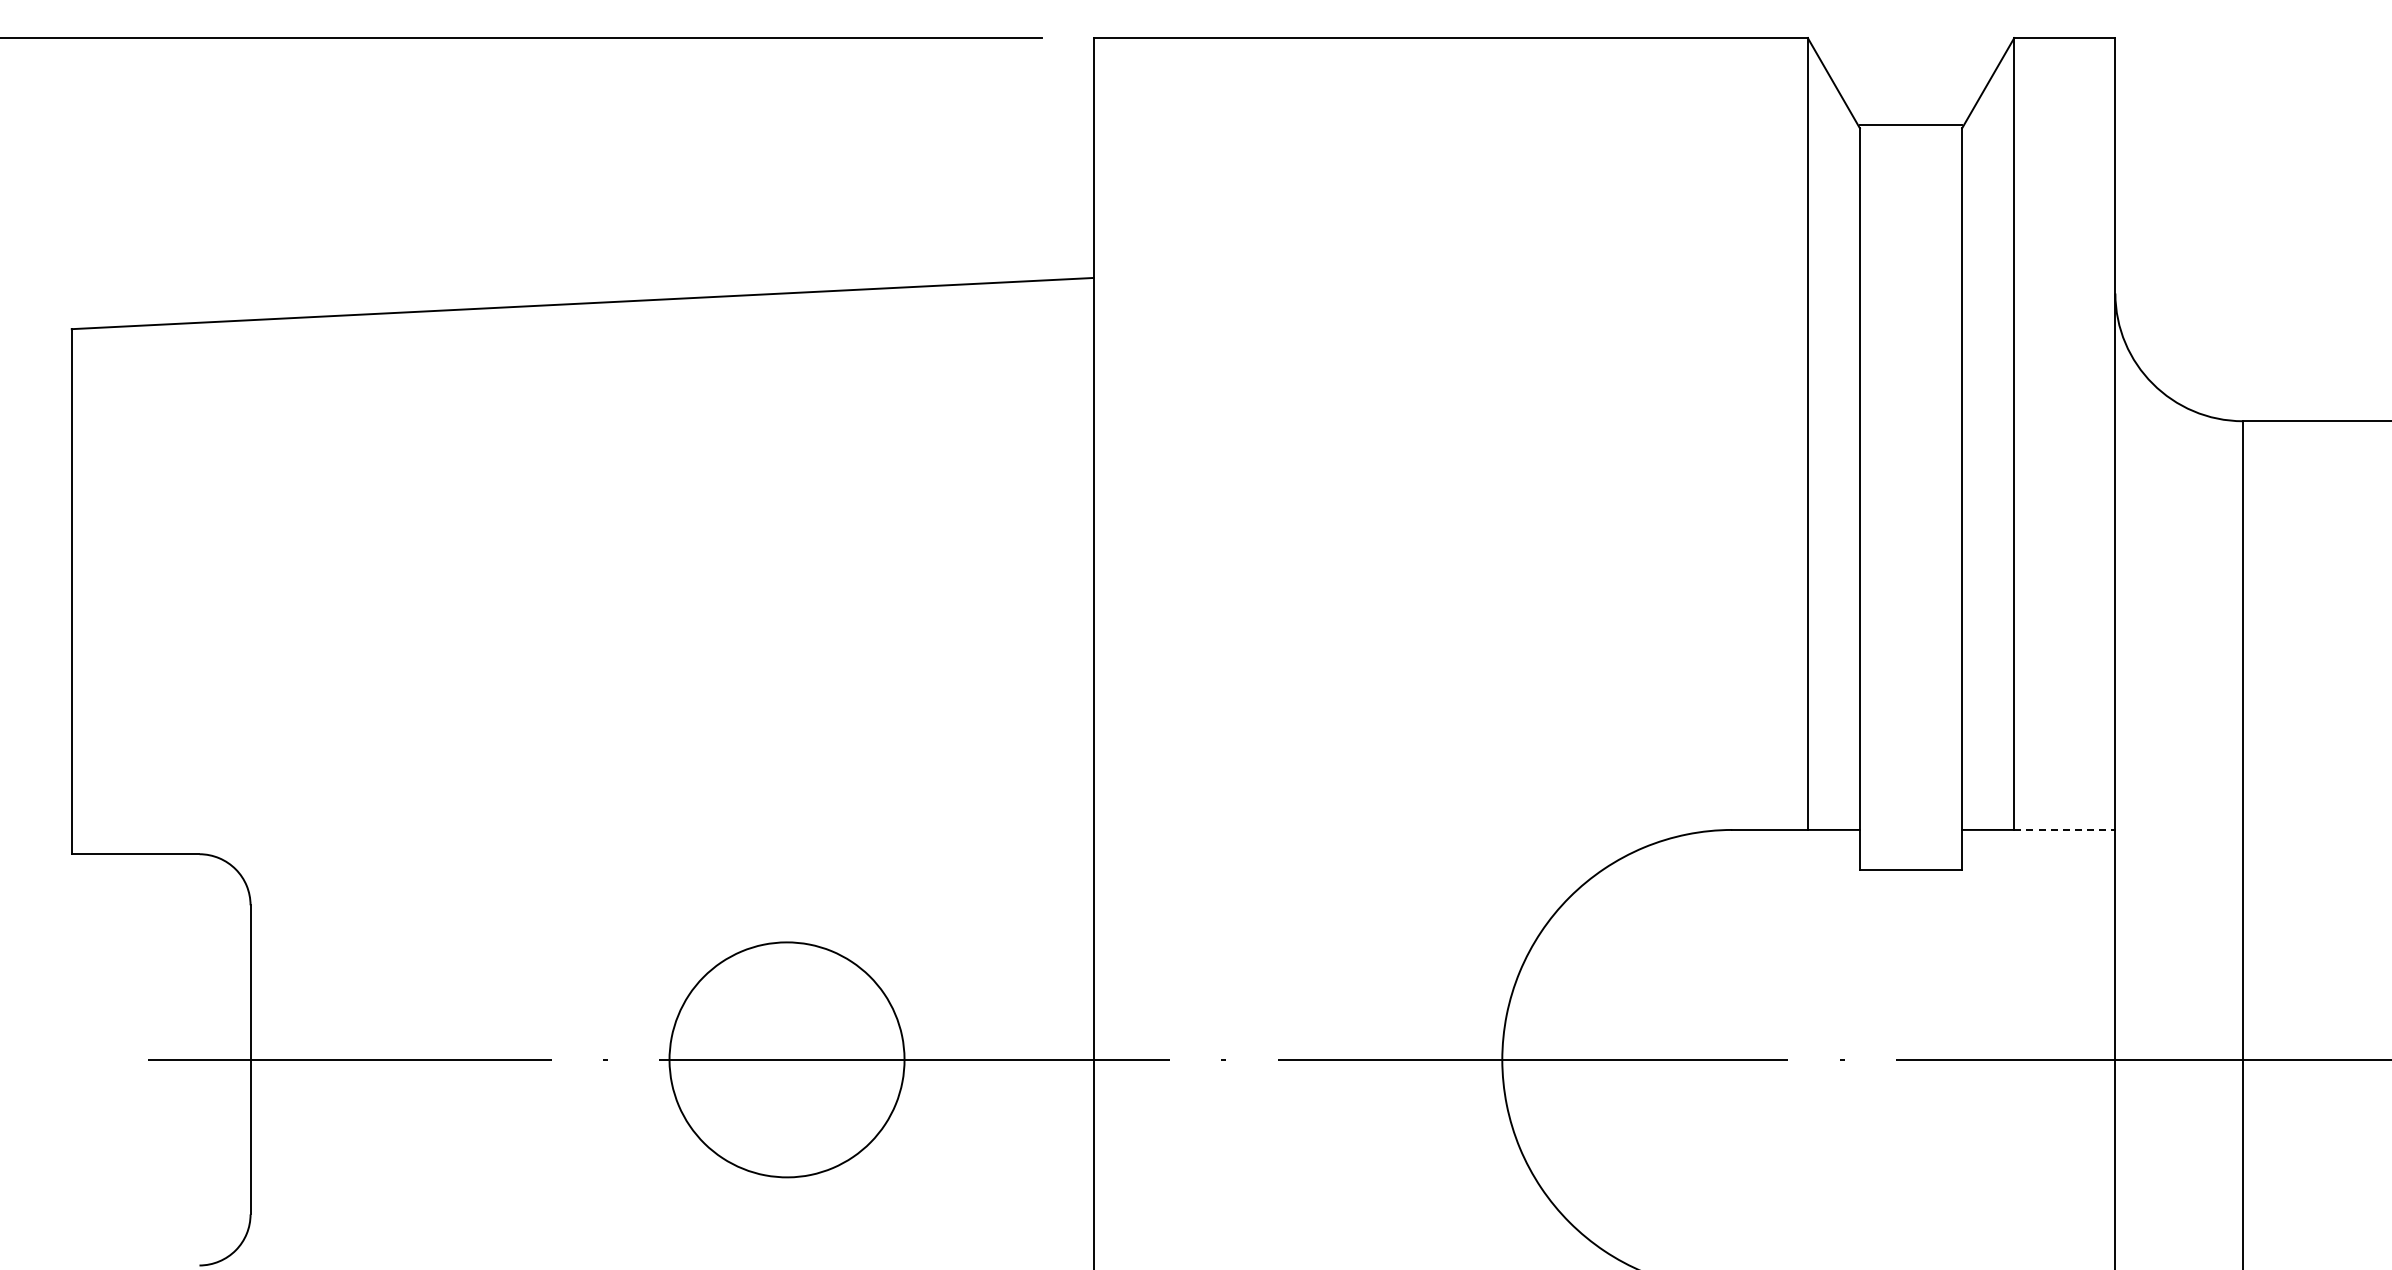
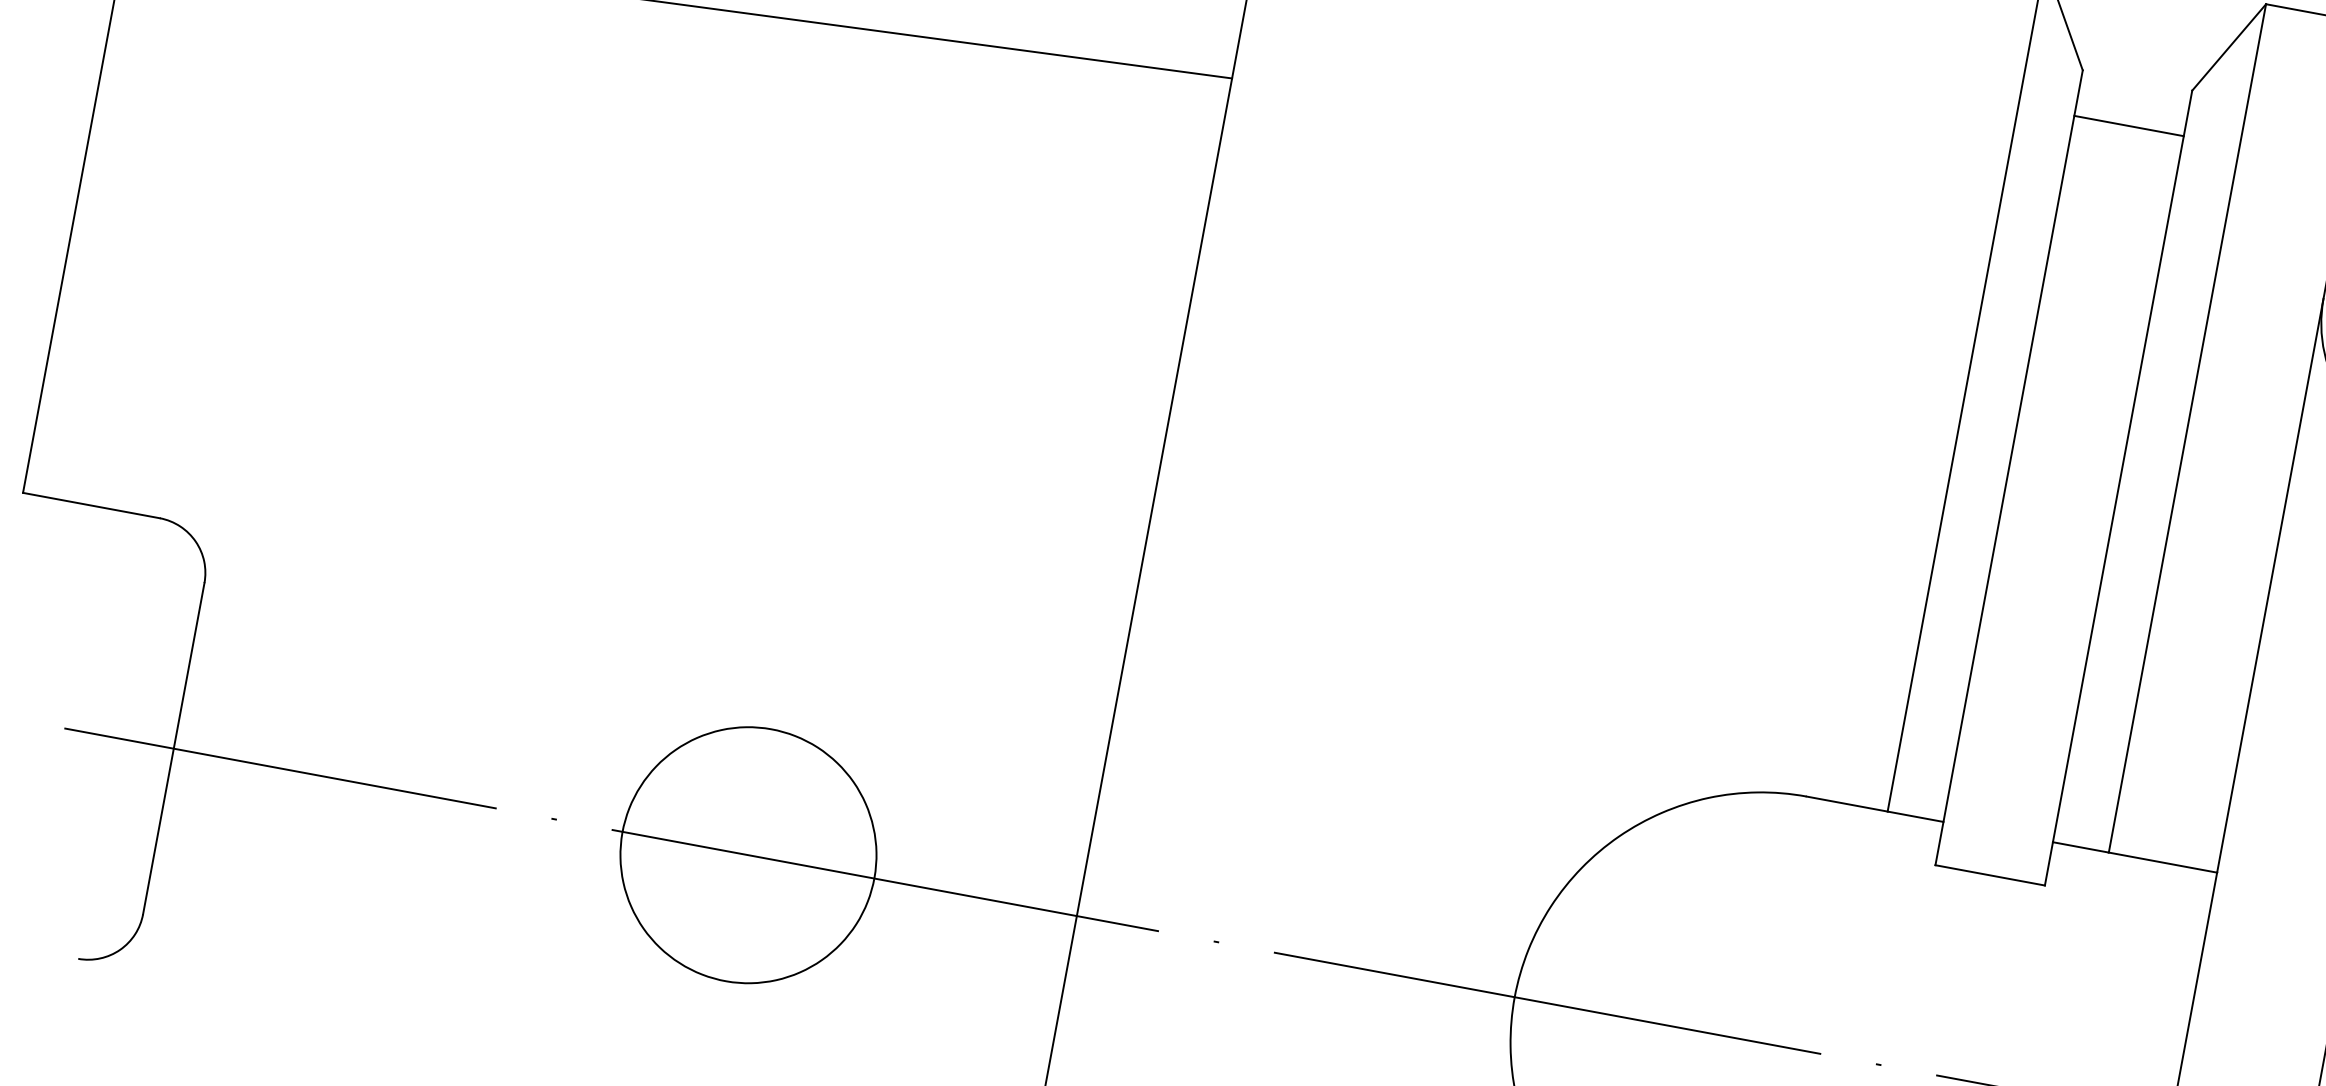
line: (1910, 124) -> (2128, 125), moved
line: (2064, 829) -> (2162, 862), dashed -> solid

